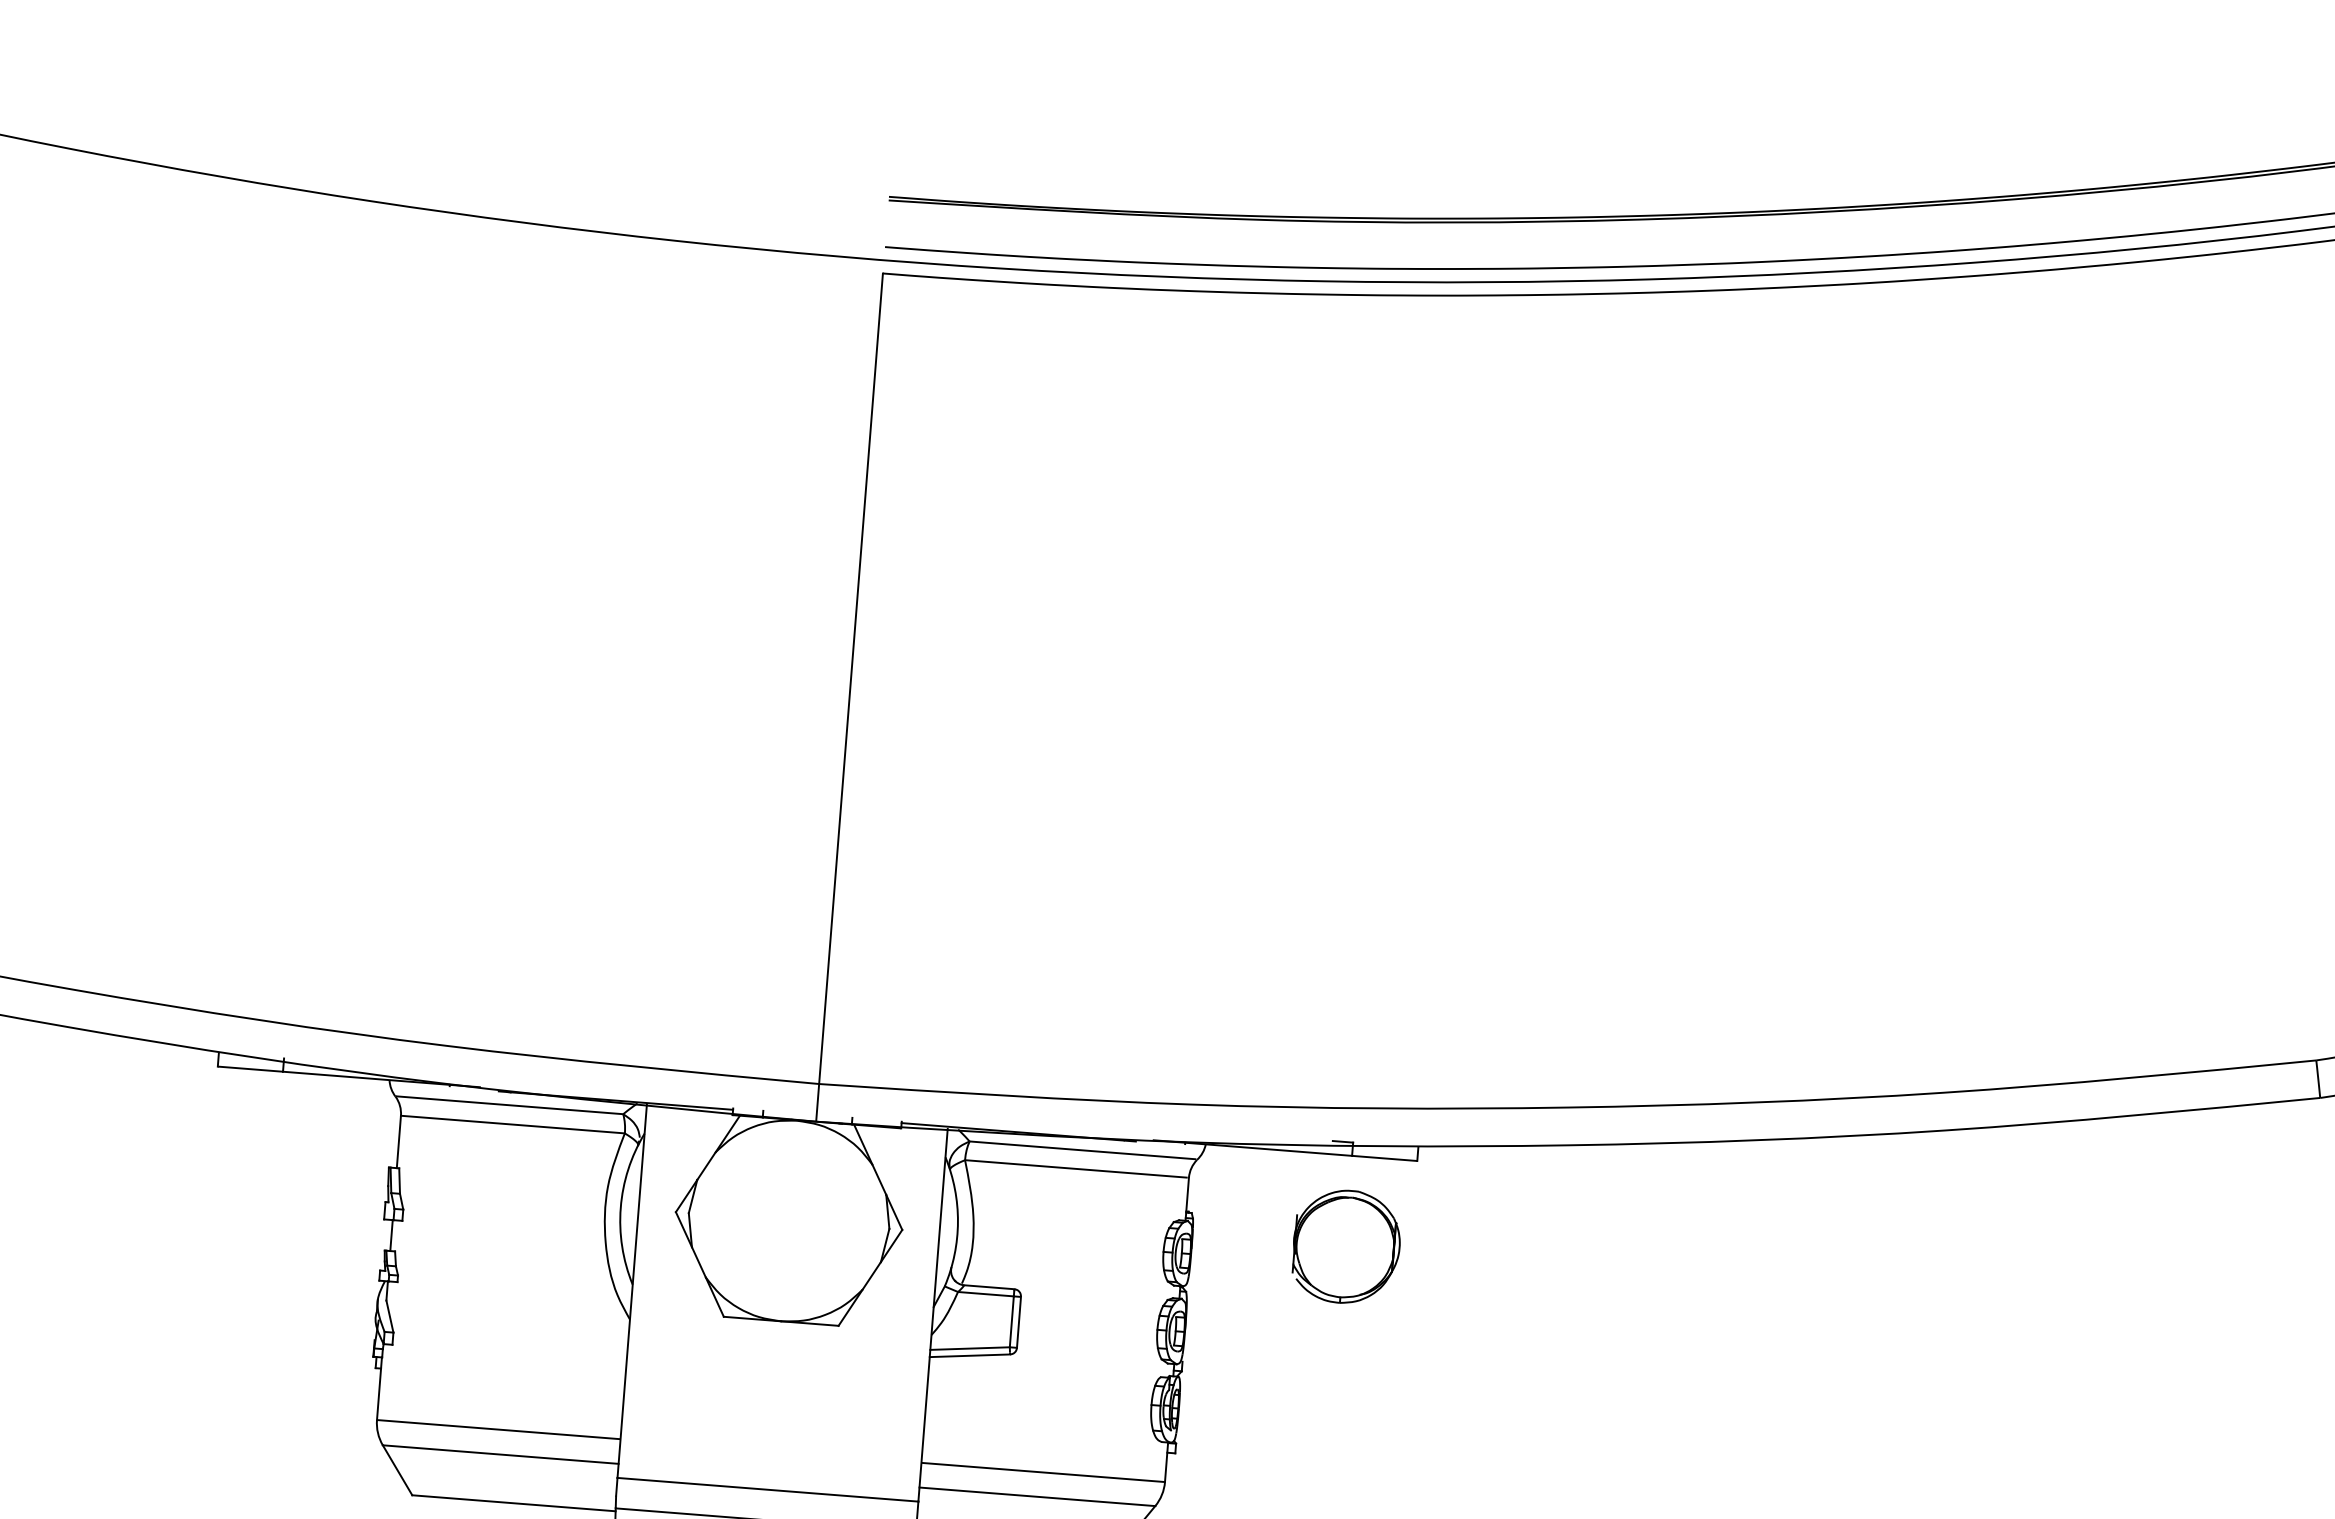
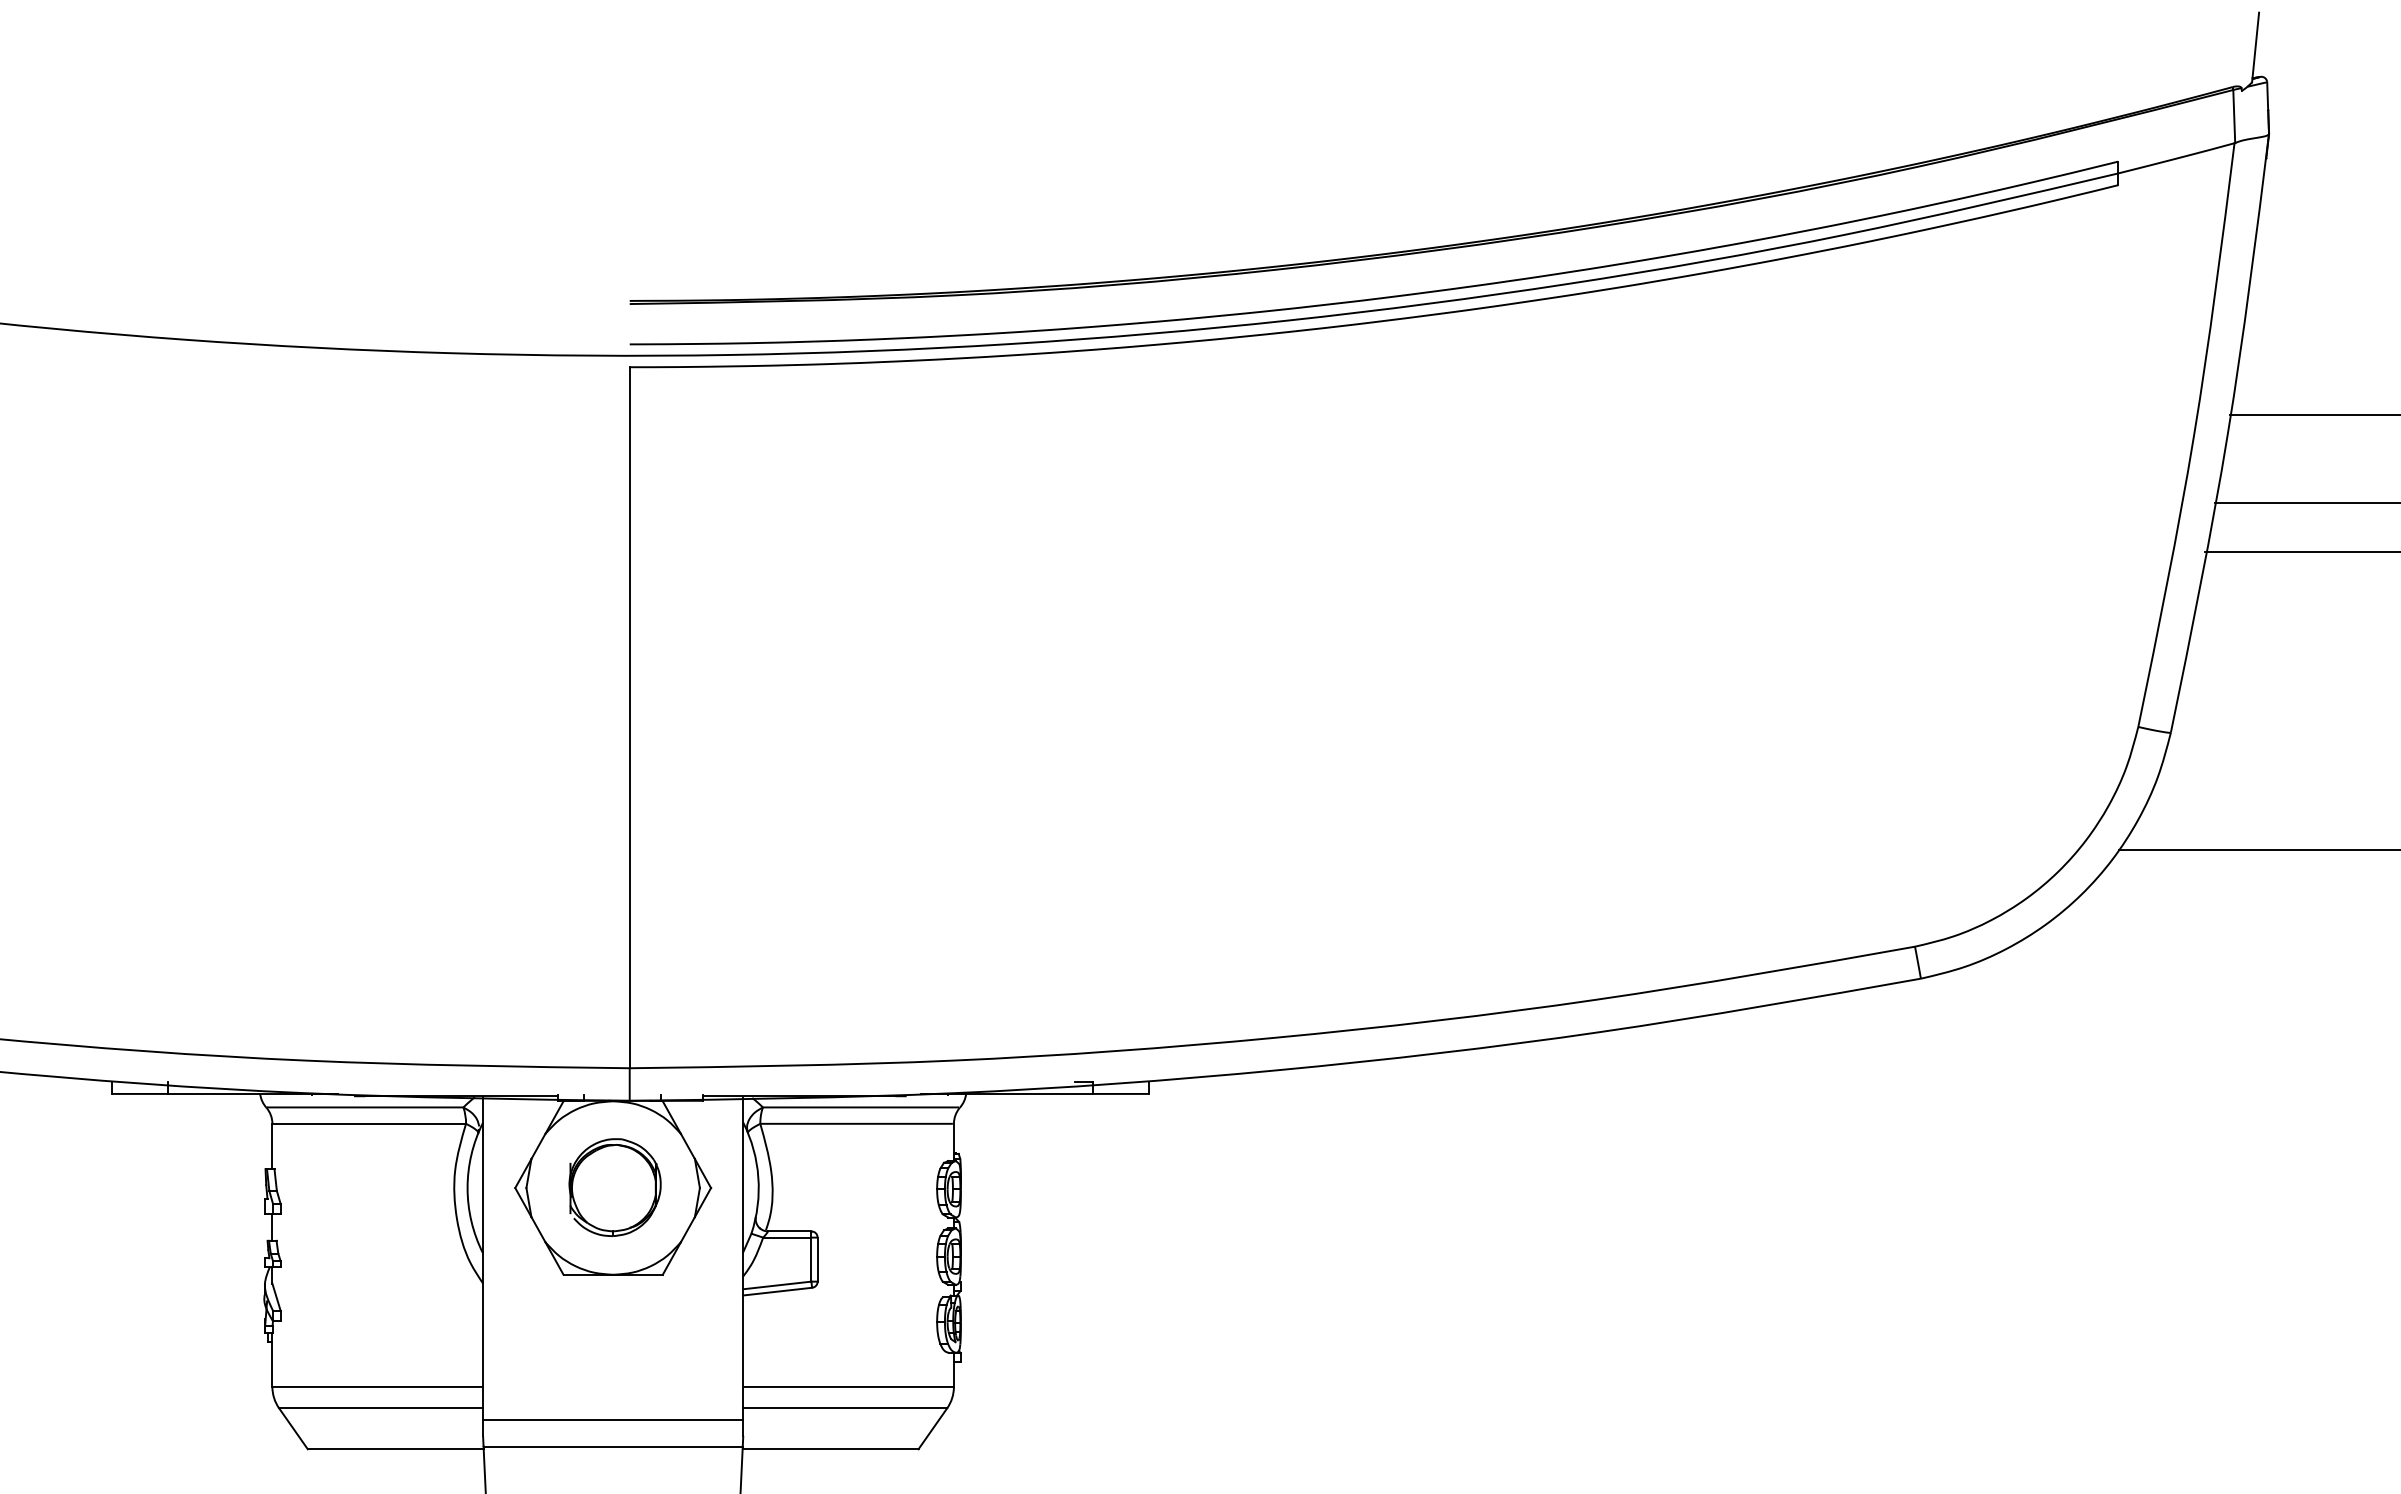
part: (1345, 1246) -> (614, 1187), moved

